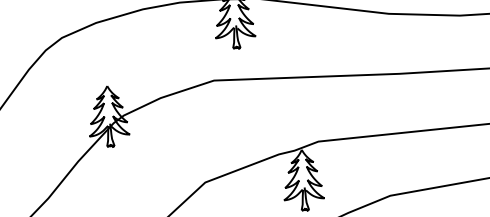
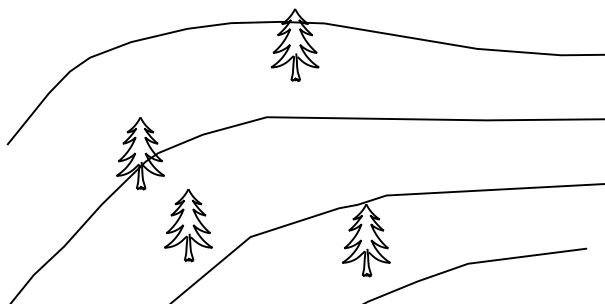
part: (152, 175) -> (188, 225), added

